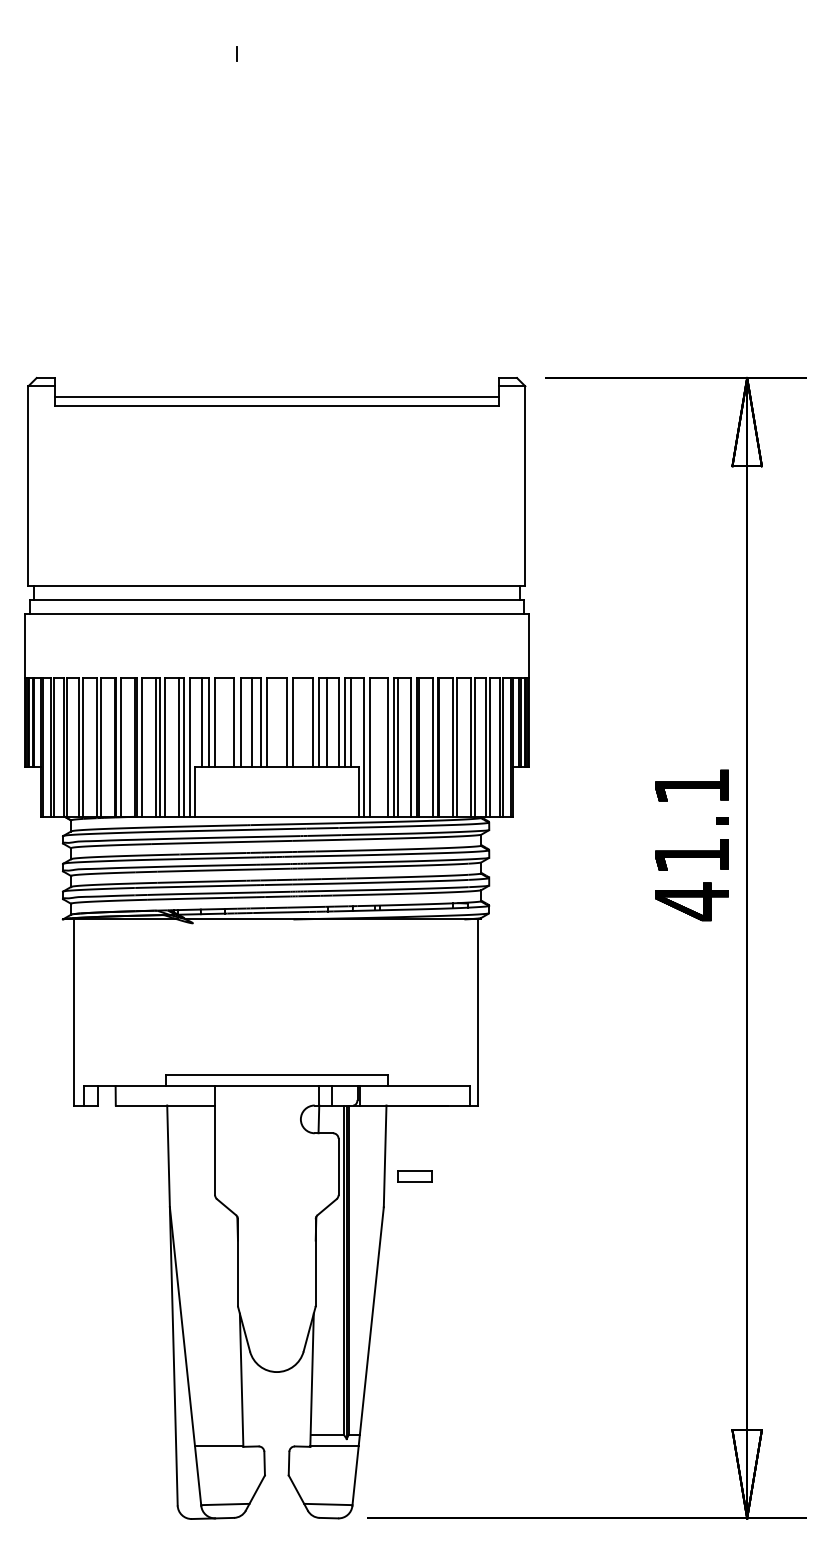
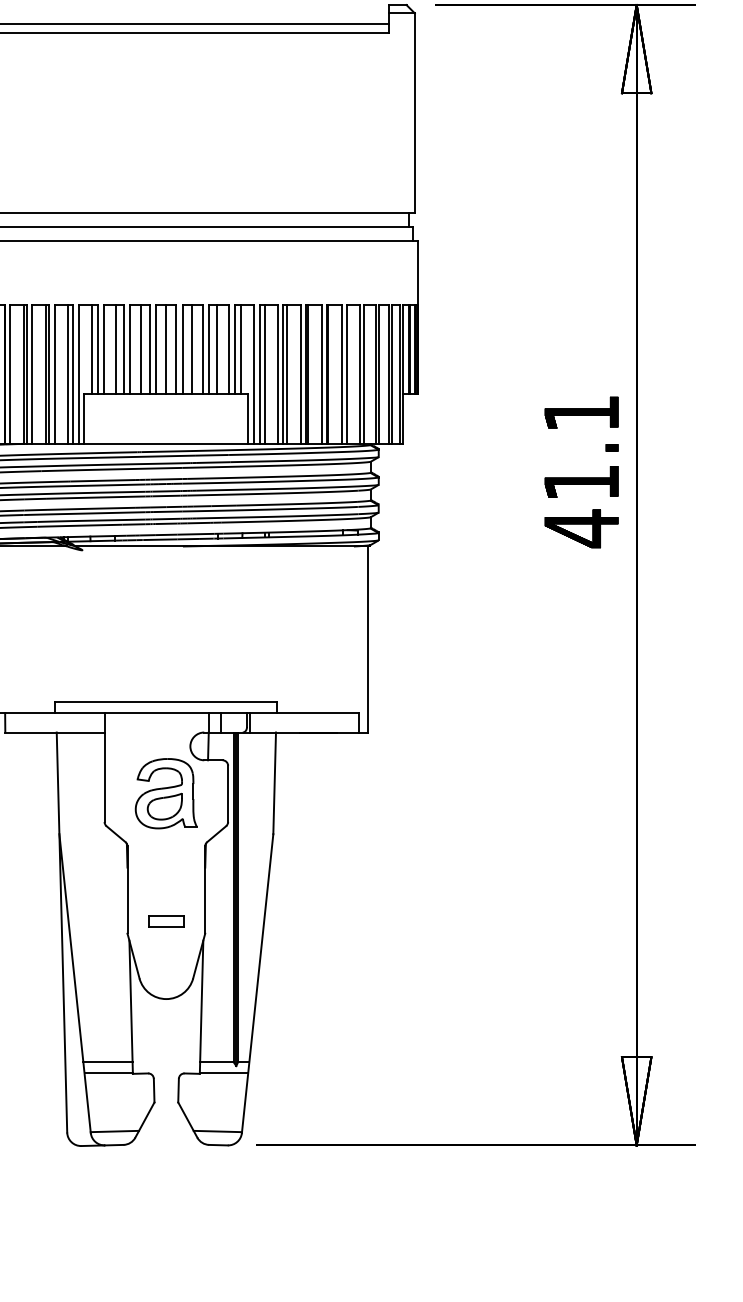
line: (226, 721) -> (116, 348), added
line: (276, 721) -> (166, 348), added
line: (302, 721) -> (192, 348), added
line: (375, 746) -> (265, 373), added
part: (276, 1166) -> (166, 793), added
part: (414, 1176) -> (166, 921), moved
line: (218, 1435) -> (108, 1062), added

